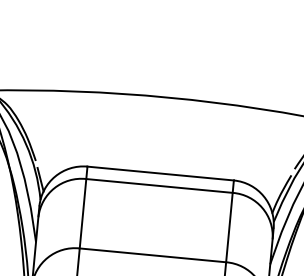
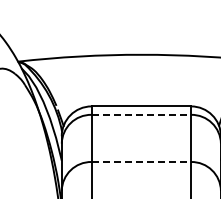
line: (159, 185) -> (141, 114), solid -> dashed
line: (153, 256) -> (141, 162), solid -> dashed

